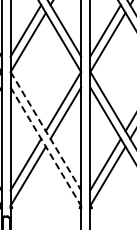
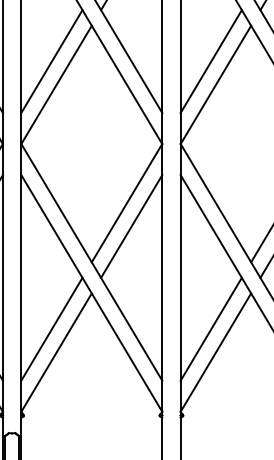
line: (45, 131) -> (90, 263), dashed -> solid
line: (45, 146) -> (90, 293), dashed -> solid

